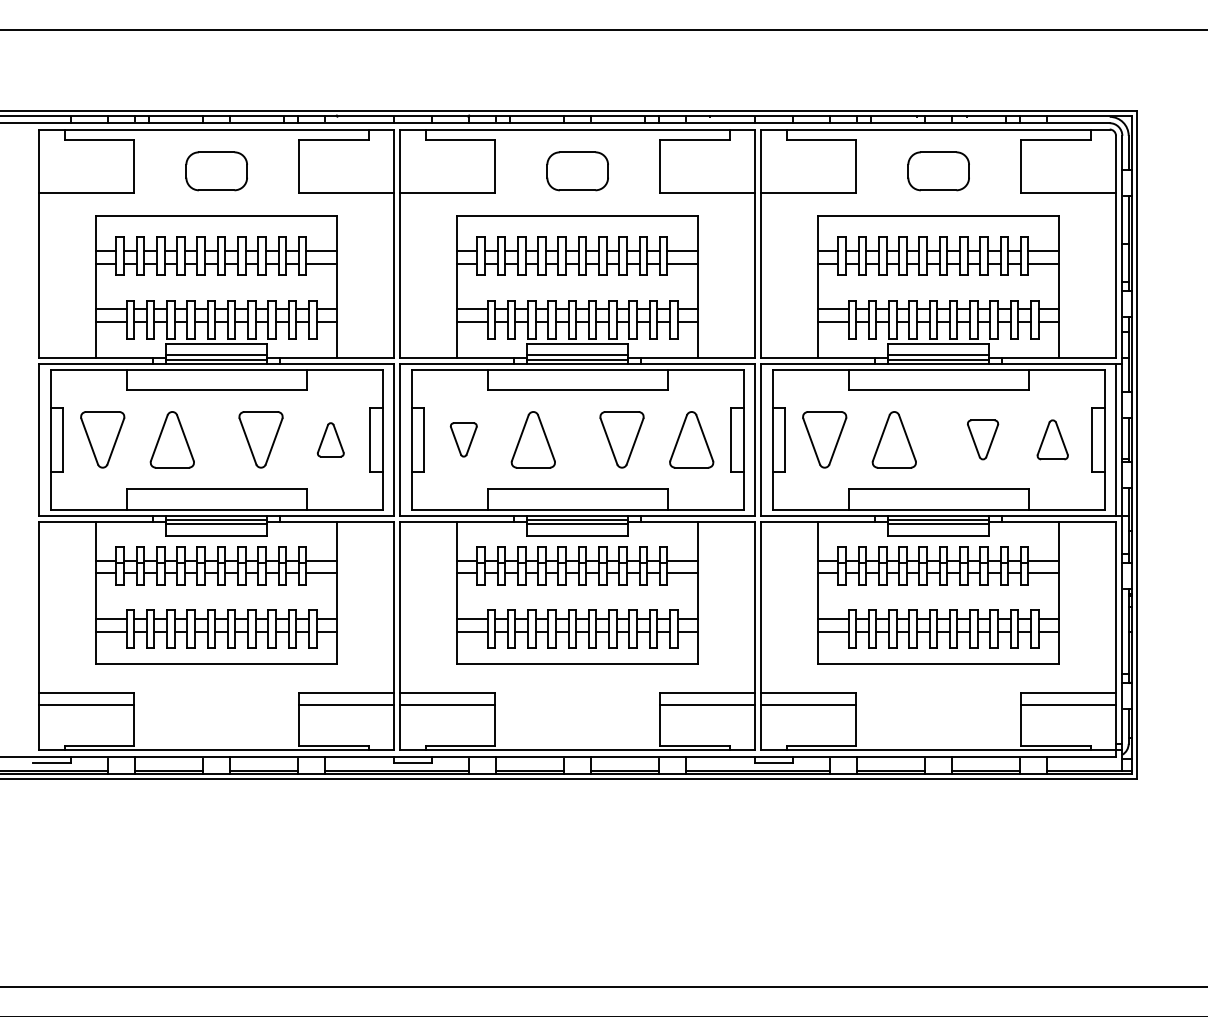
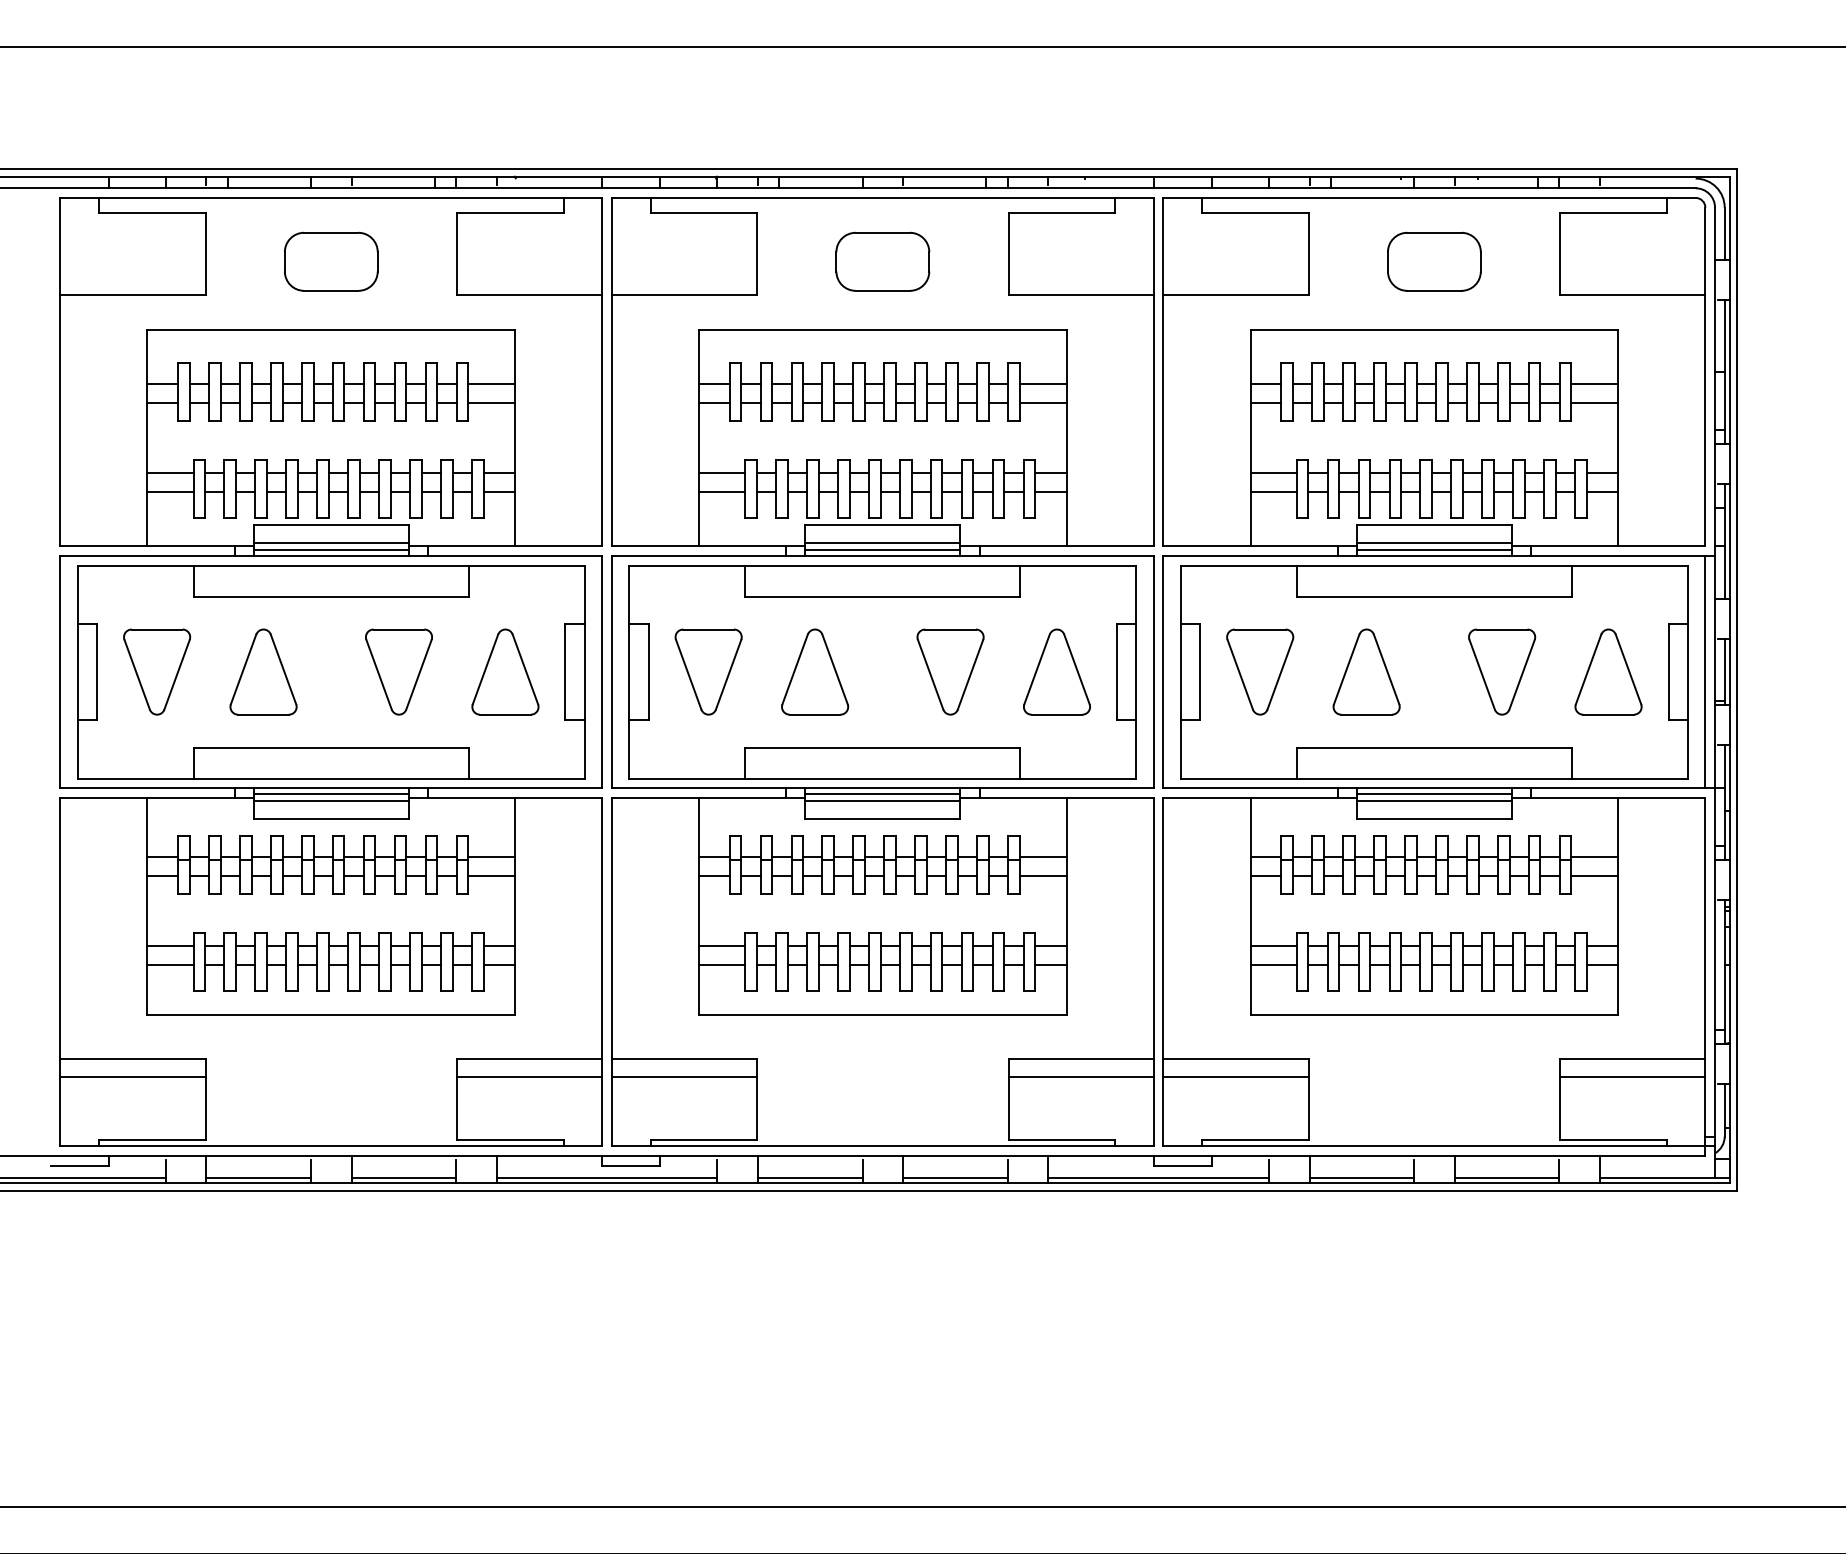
part: (330, 439) -> (505, 671), size x1.67
part: (463, 439) -> (708, 671), size x1.67
part: (982, 439) -> (1501, 671), size x1.43
part: (1052, 439) -> (1608, 671), size x1.43

